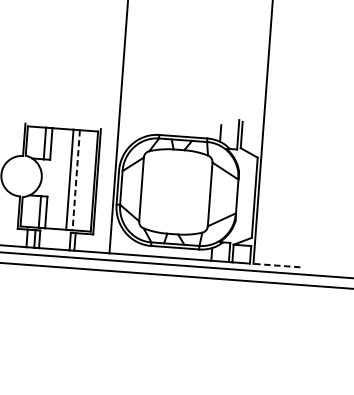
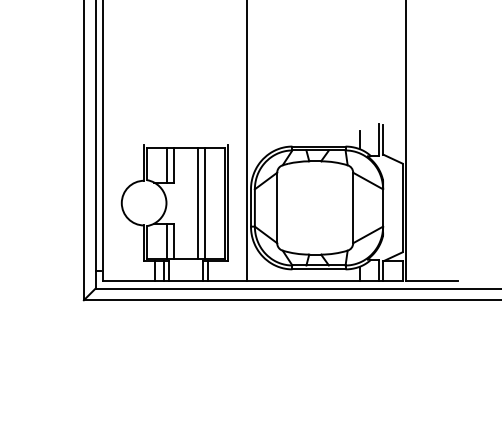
line: (76, 180) -> (204, 203), dashed -> solid
line: (277, 265) -> (432, 280), dashed -> solid

